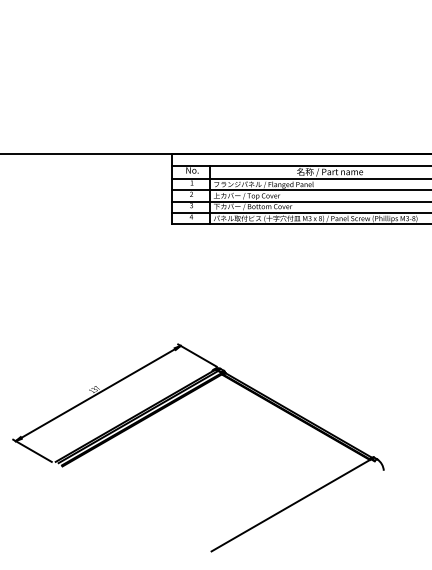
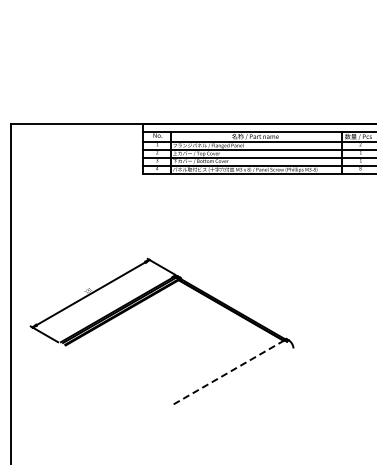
line: (290, 506) -> (227, 373), solid -> dashed

